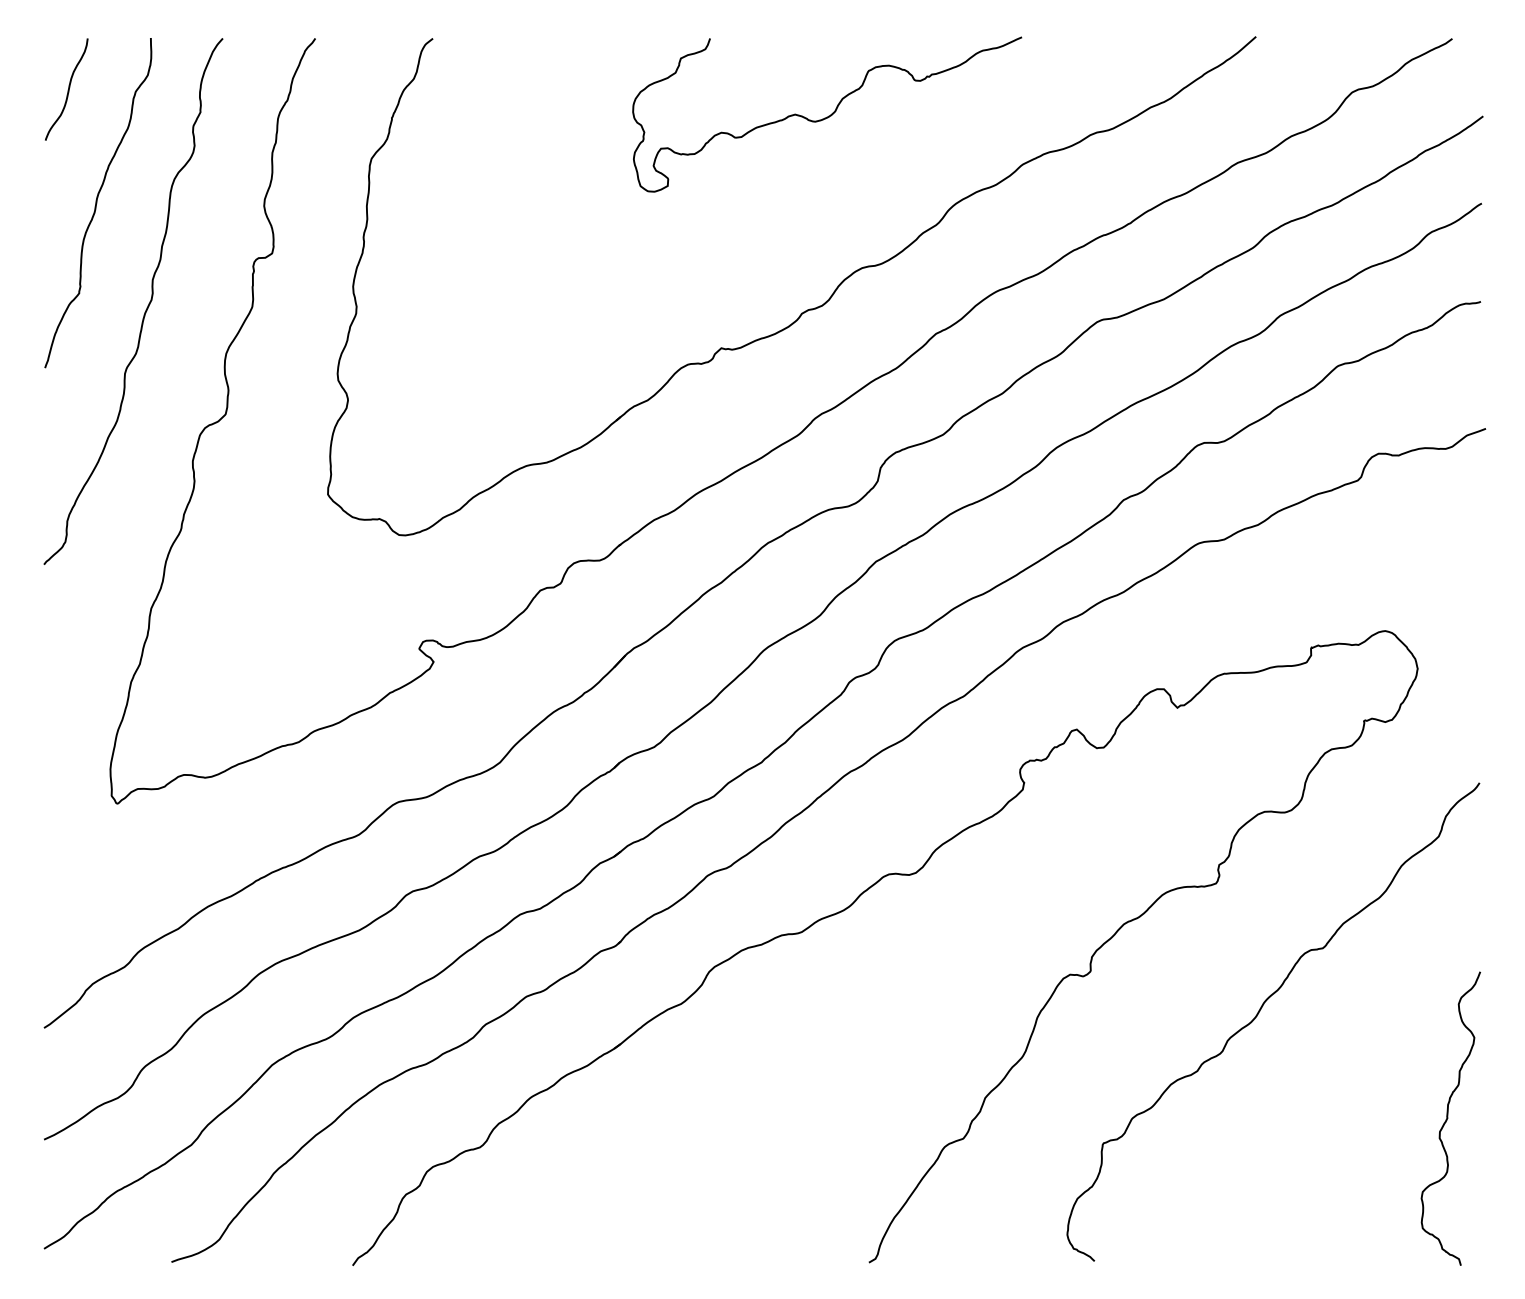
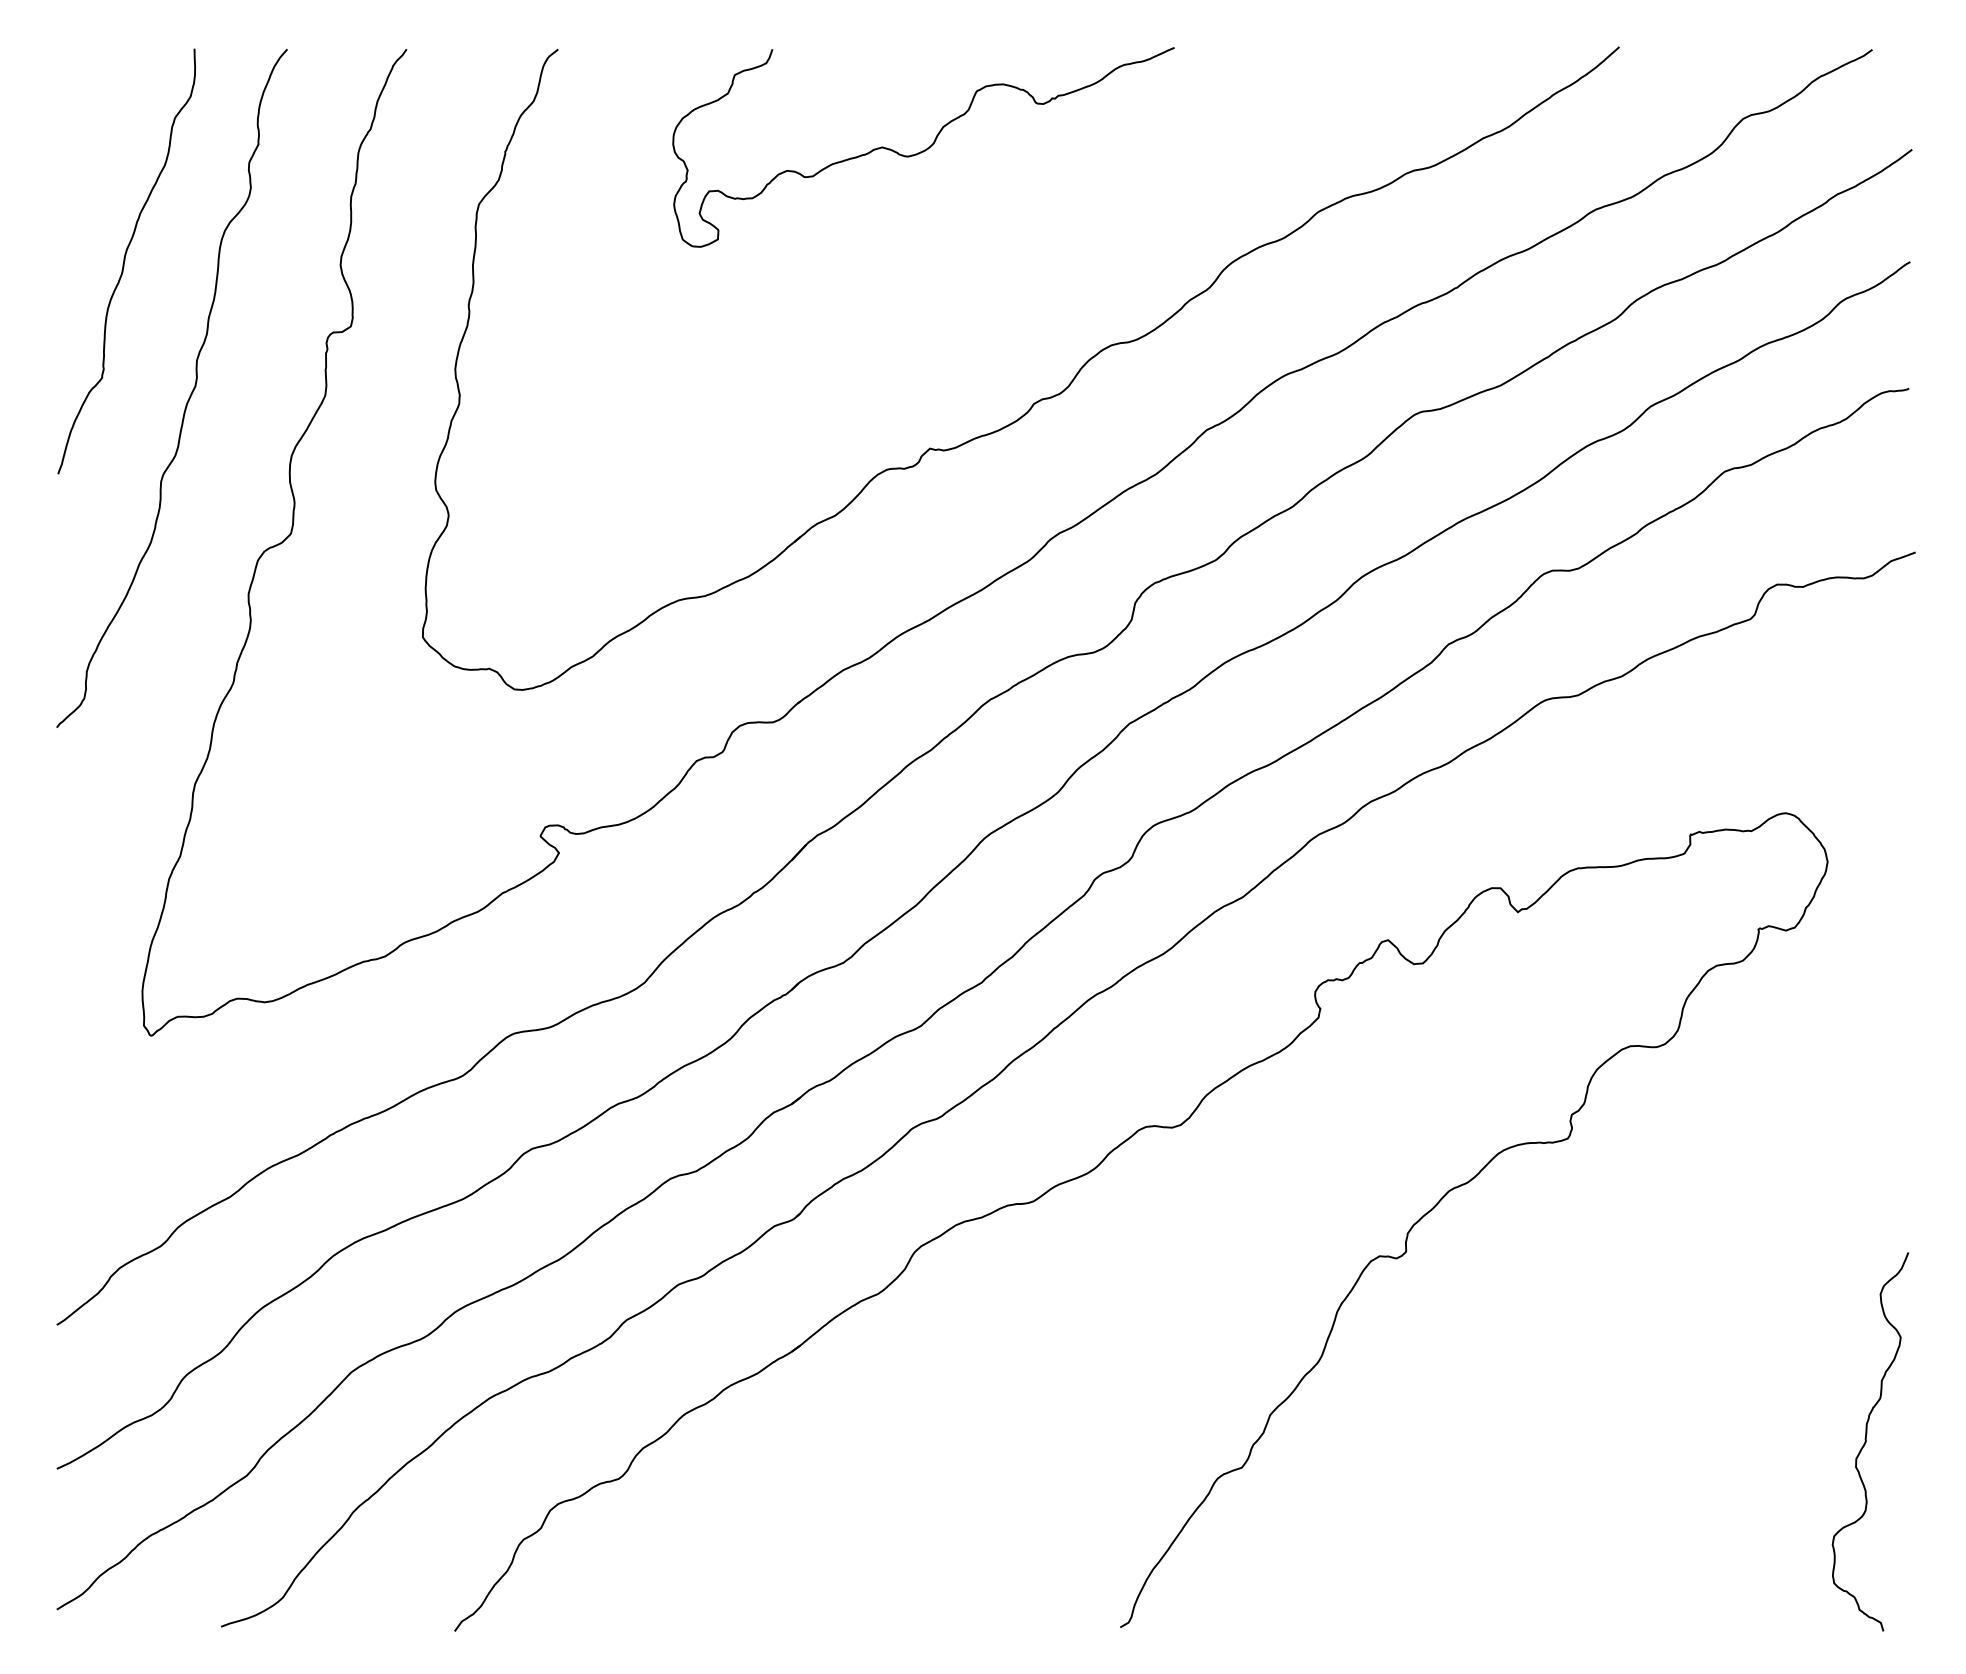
curve: (67, 89) -> (87, 115), removed
curve: (828, 116) -> (924, 149), moved
curve: (1258, 1014) -> (1622, 1307), removed

